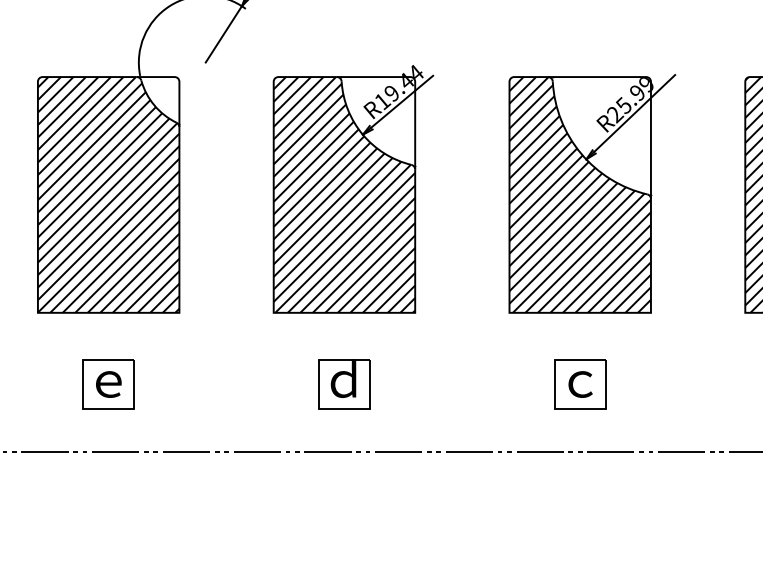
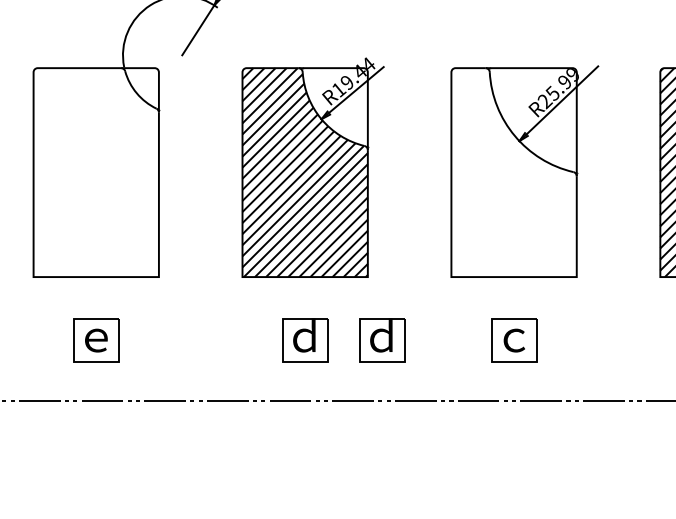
hatch: (107, 194) -> (95, 172), removed
hatch: (579, 194) -> (513, 172), removed
part: (431, 384) -> (382, 340), added

